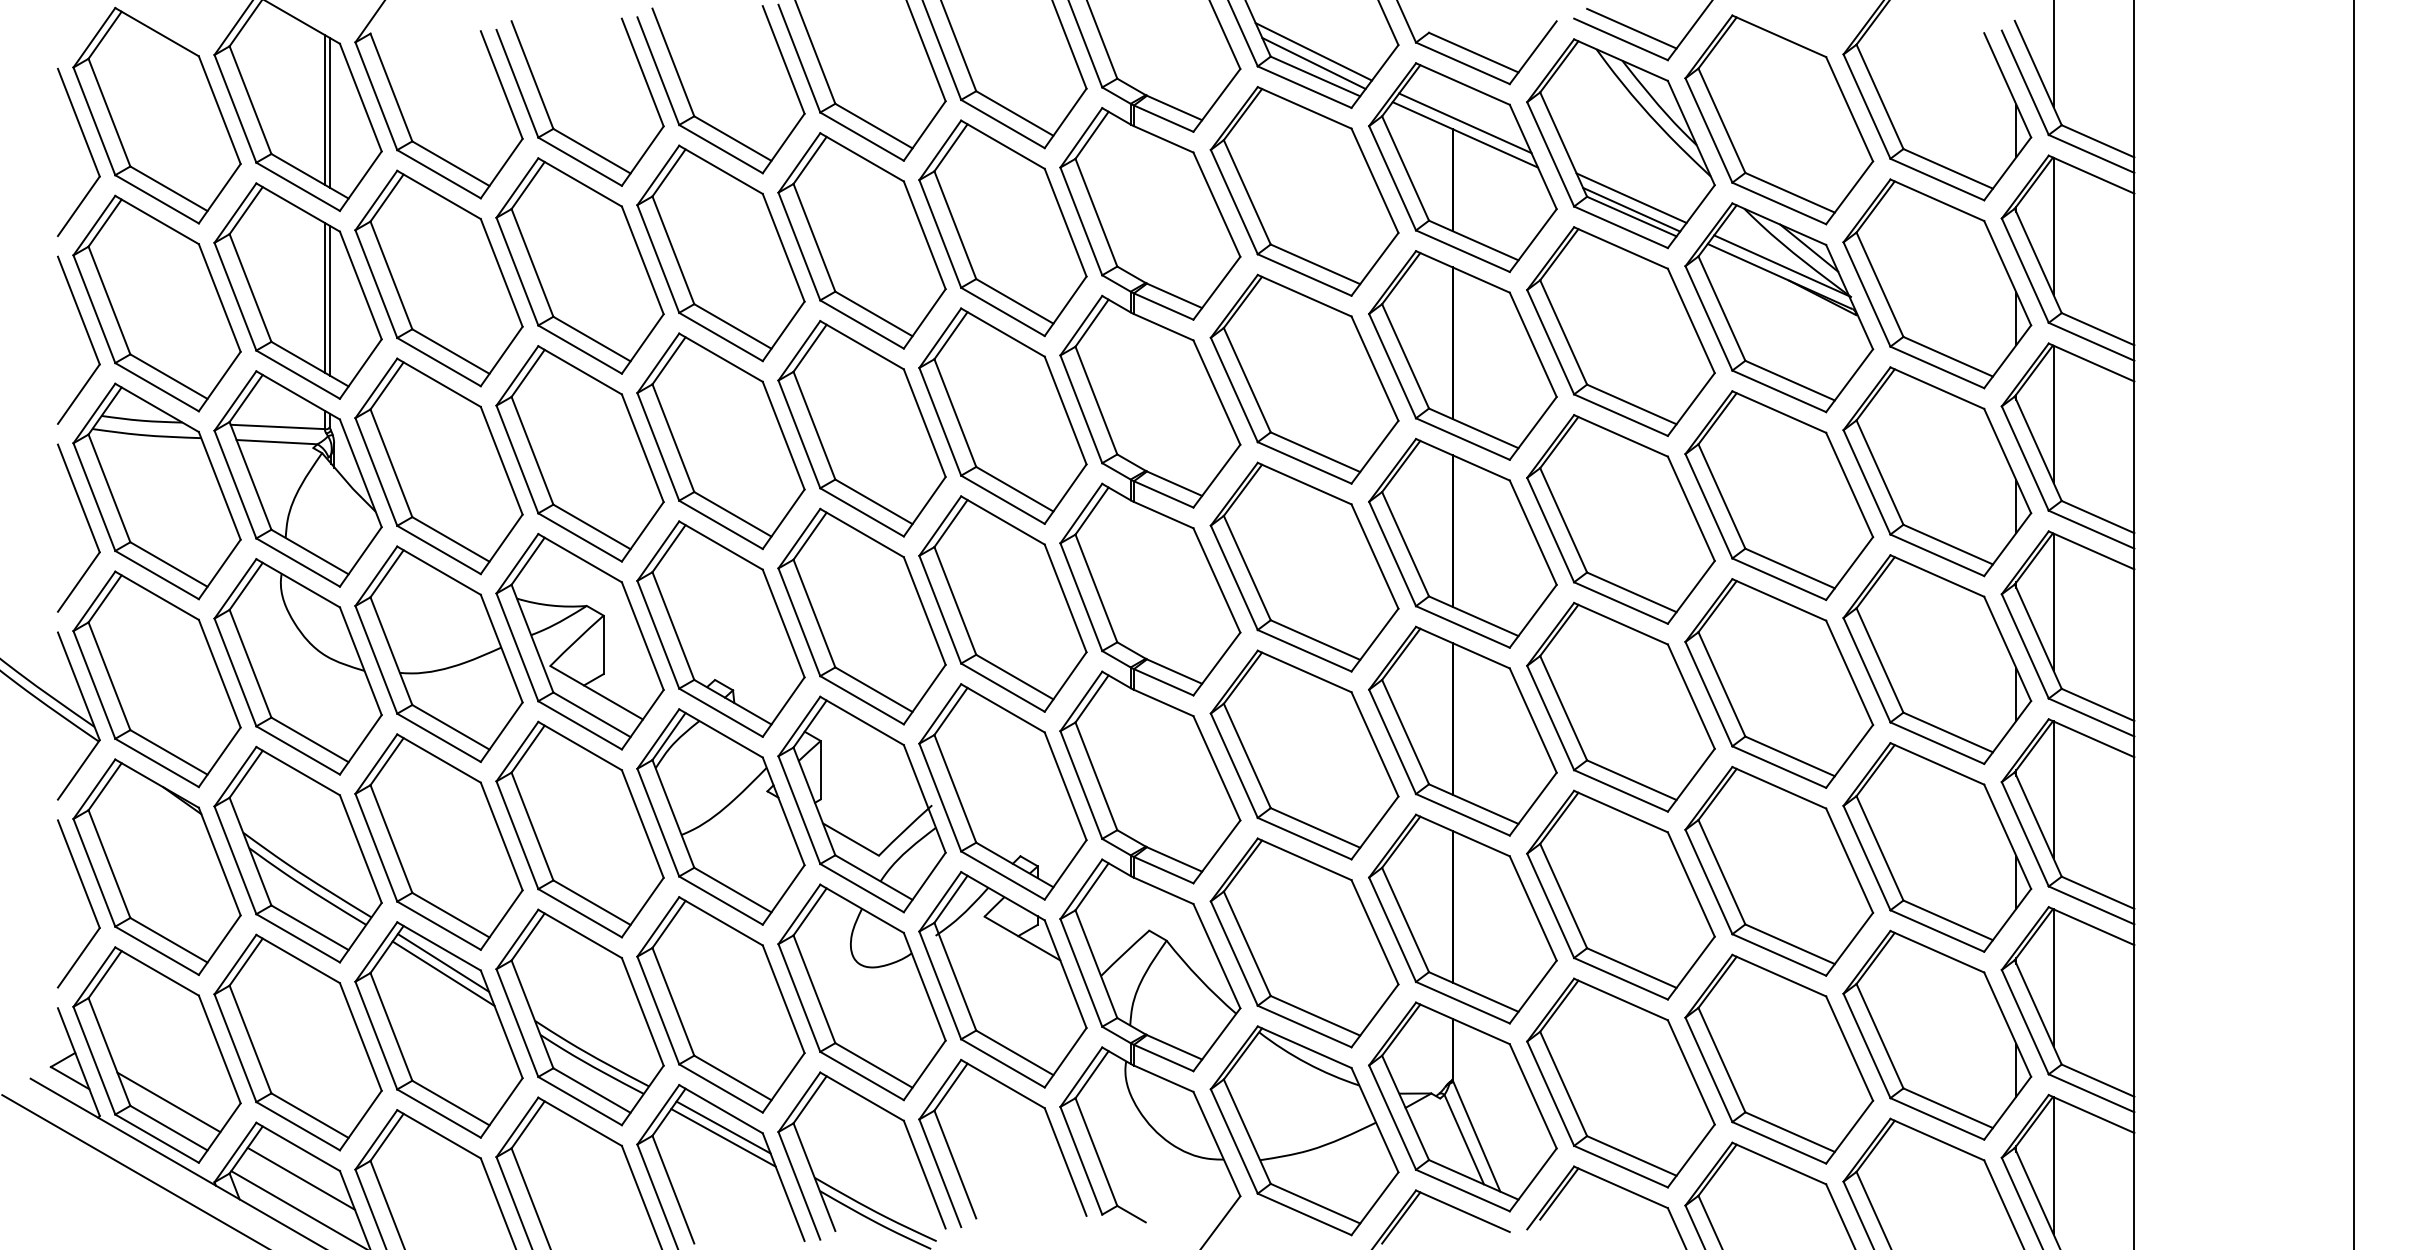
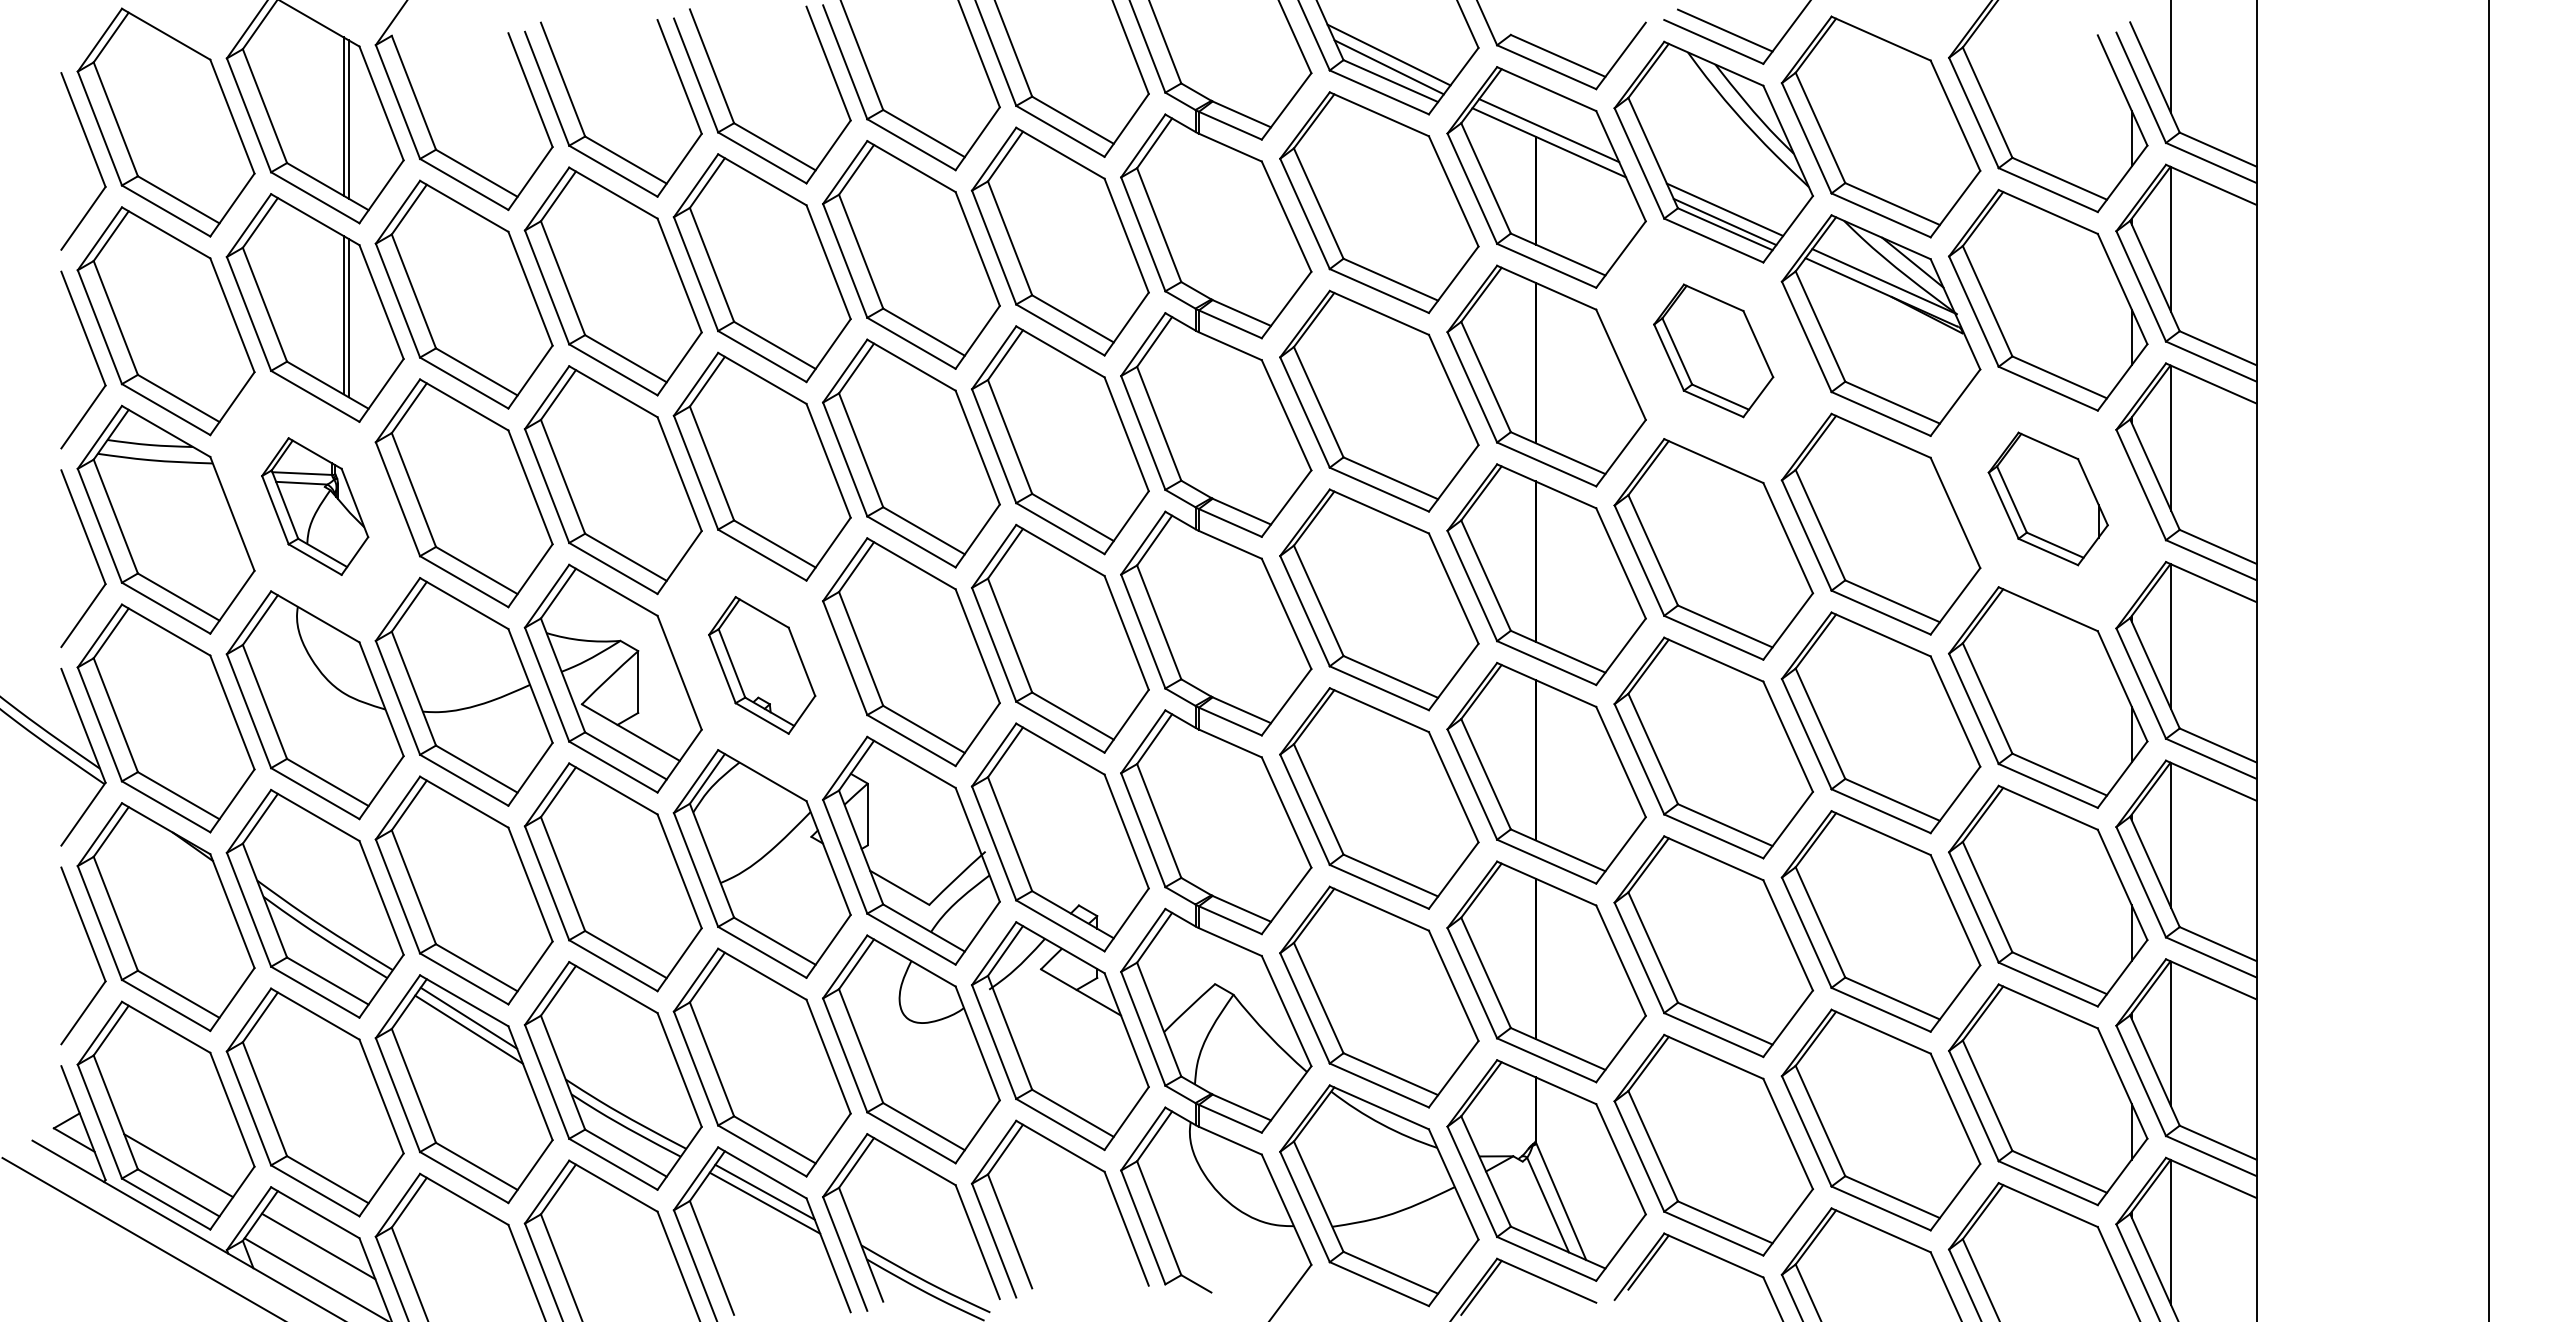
part: (1620, 331) -> (1713, 350), size x0.6
part: (1937, 471) -> (2048, 498), size x0.6
part: (297, 478) -> (314, 506), size x0.6
part: (720, 629) -> (761, 665), size x0.6

